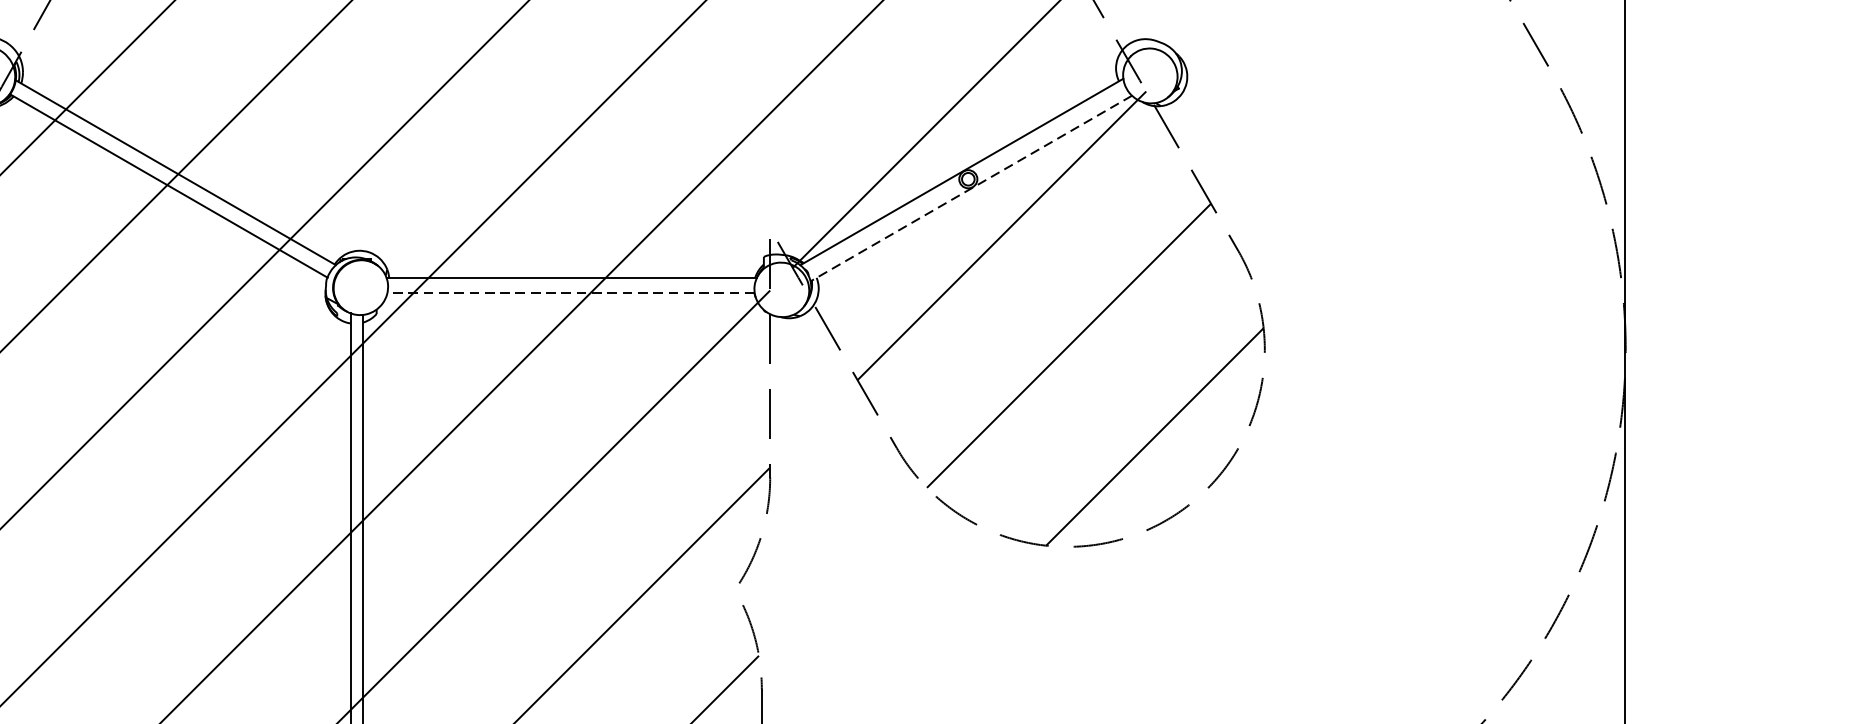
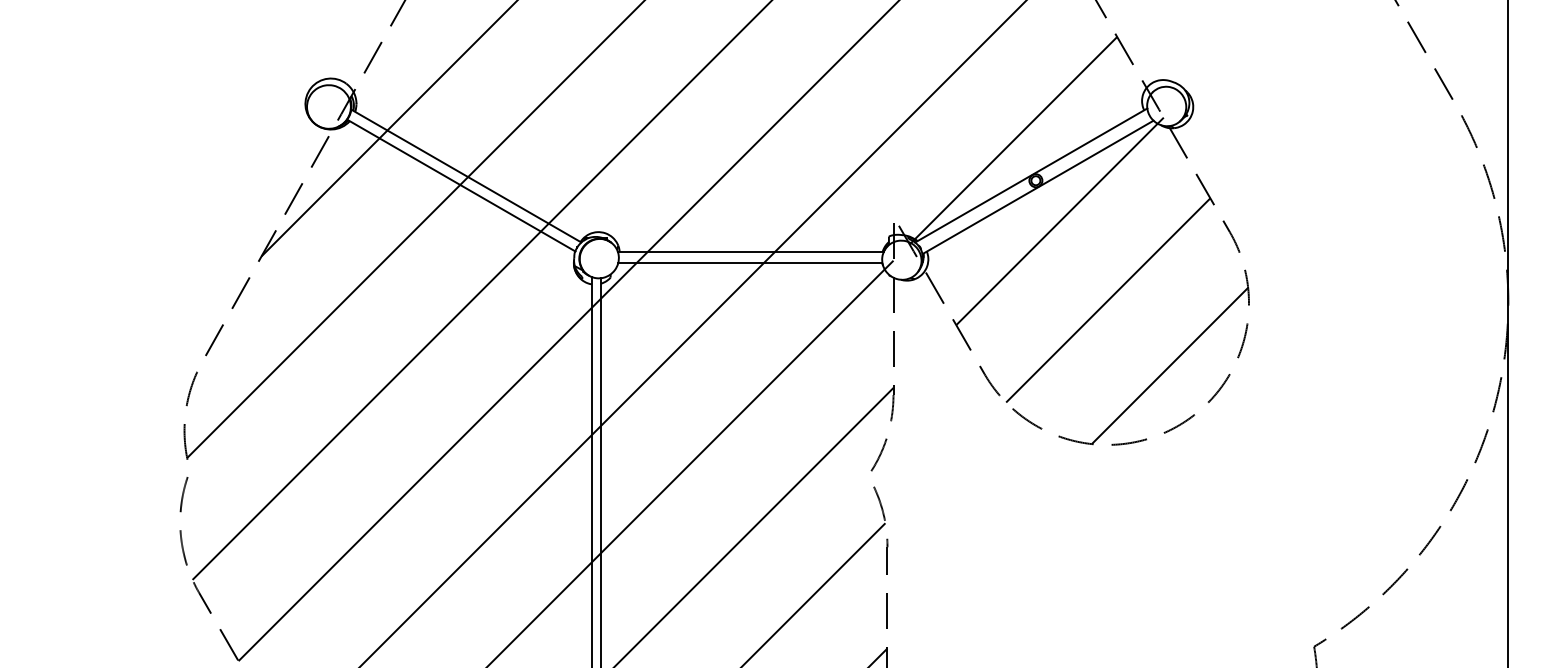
line: (970, 188) -> (1037, 187), dashed -> solid
line: (569, 293) -> (749, 262), dashed -> solid

